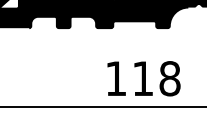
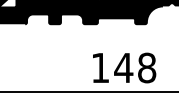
text: (142, 78) -> (123, 67), 118 -> 148

